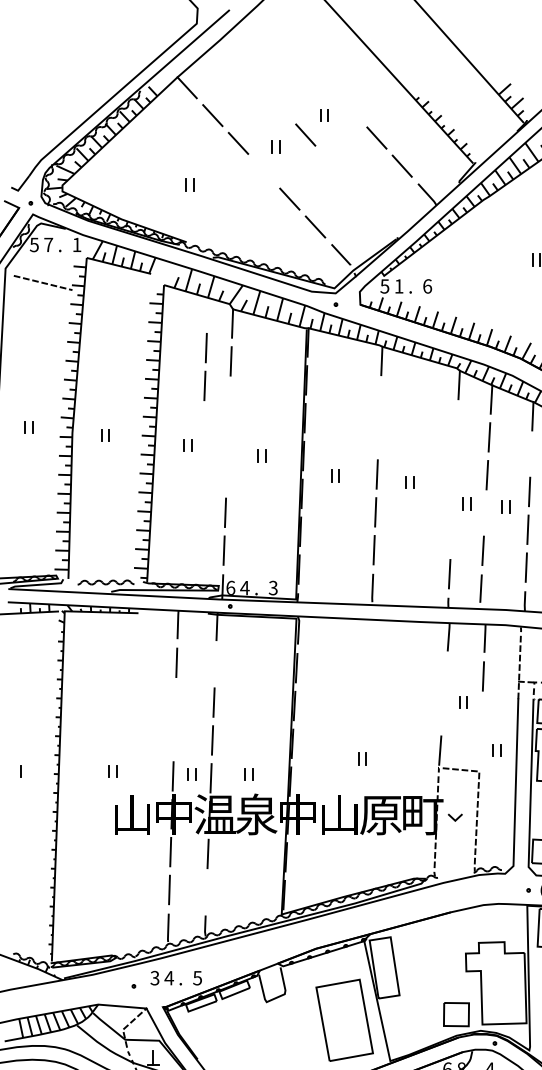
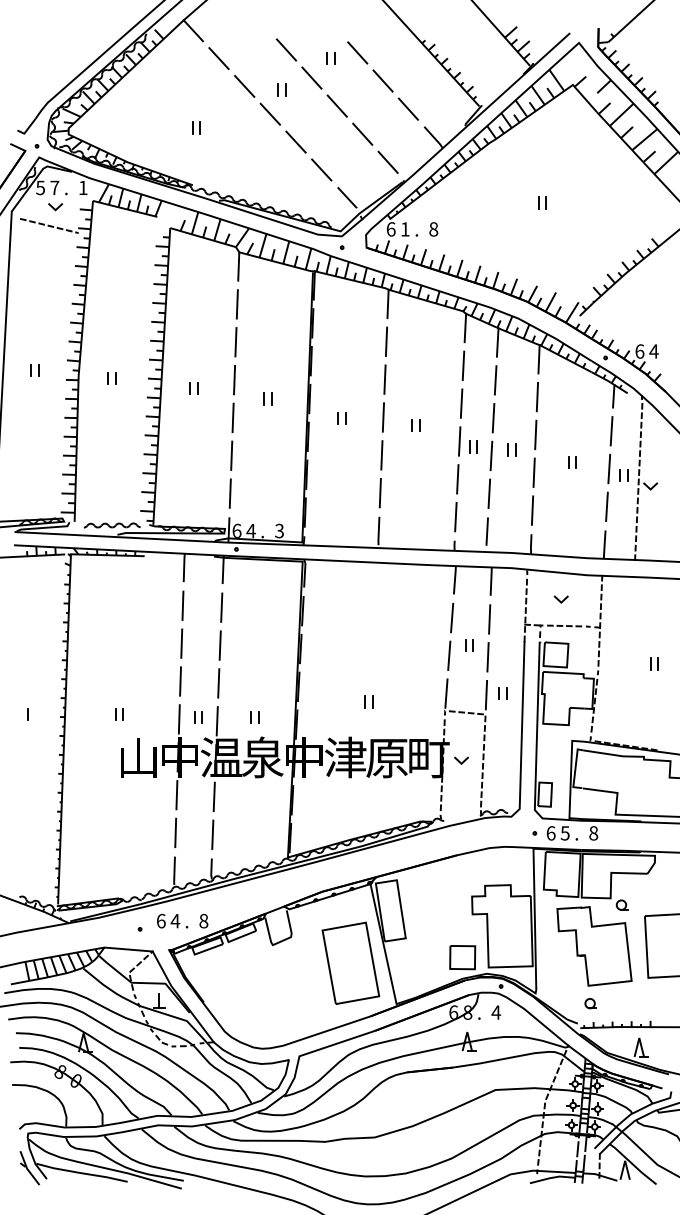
line: (280, 106) -> (286, 49), added
line: (351, 109) -> (357, 52), added
line: (330, 162) -> (336, 105), added
line: (264, 170) -> (270, 113), added
line: (356, 190) -> (362, 133), added
line: (381, 218) -> (387, 161), added
line: (48, 264) -> (54, 207), added
text: (384, 286) -> (390, 229), 5 -> 6
text: (427, 286) -> (433, 229), 6 -> 8
line: (205, 363) -> (233, 395), moved
line: (380, 398) -> (386, 341), added
line: (229, 399) -> (235, 342), added
line: (457, 422) -> (463, 365), added
line: (378, 436) -> (384, 379), added
line: (531, 453) -> (537, 396), added
line: (455, 460) -> (461, 403), added
line: (453, 498) -> (459, 441), added
line: (485, 512) -> (491, 455), added
line: (451, 536) -> (457, 479), added
line: (215, 664) -> (221, 607), added
line: (446, 674) -> (452, 617), added
line: (175, 700) -> (181, 643), added
line: (443, 712) -> (449, 655), added
line: (481, 714) -> (487, 657), added
line: (174, 738) -> (180, 681), added
line: (480, 751) -> (486, 694), added
text: (339, 814) -> (345, 757), 山 -> 津
line: (206, 891) -> (212, 834), added
text: (154, 977) -> (160, 920), 3 -> 6
text: (197, 978) -> (203, 921), 5 -> 8

